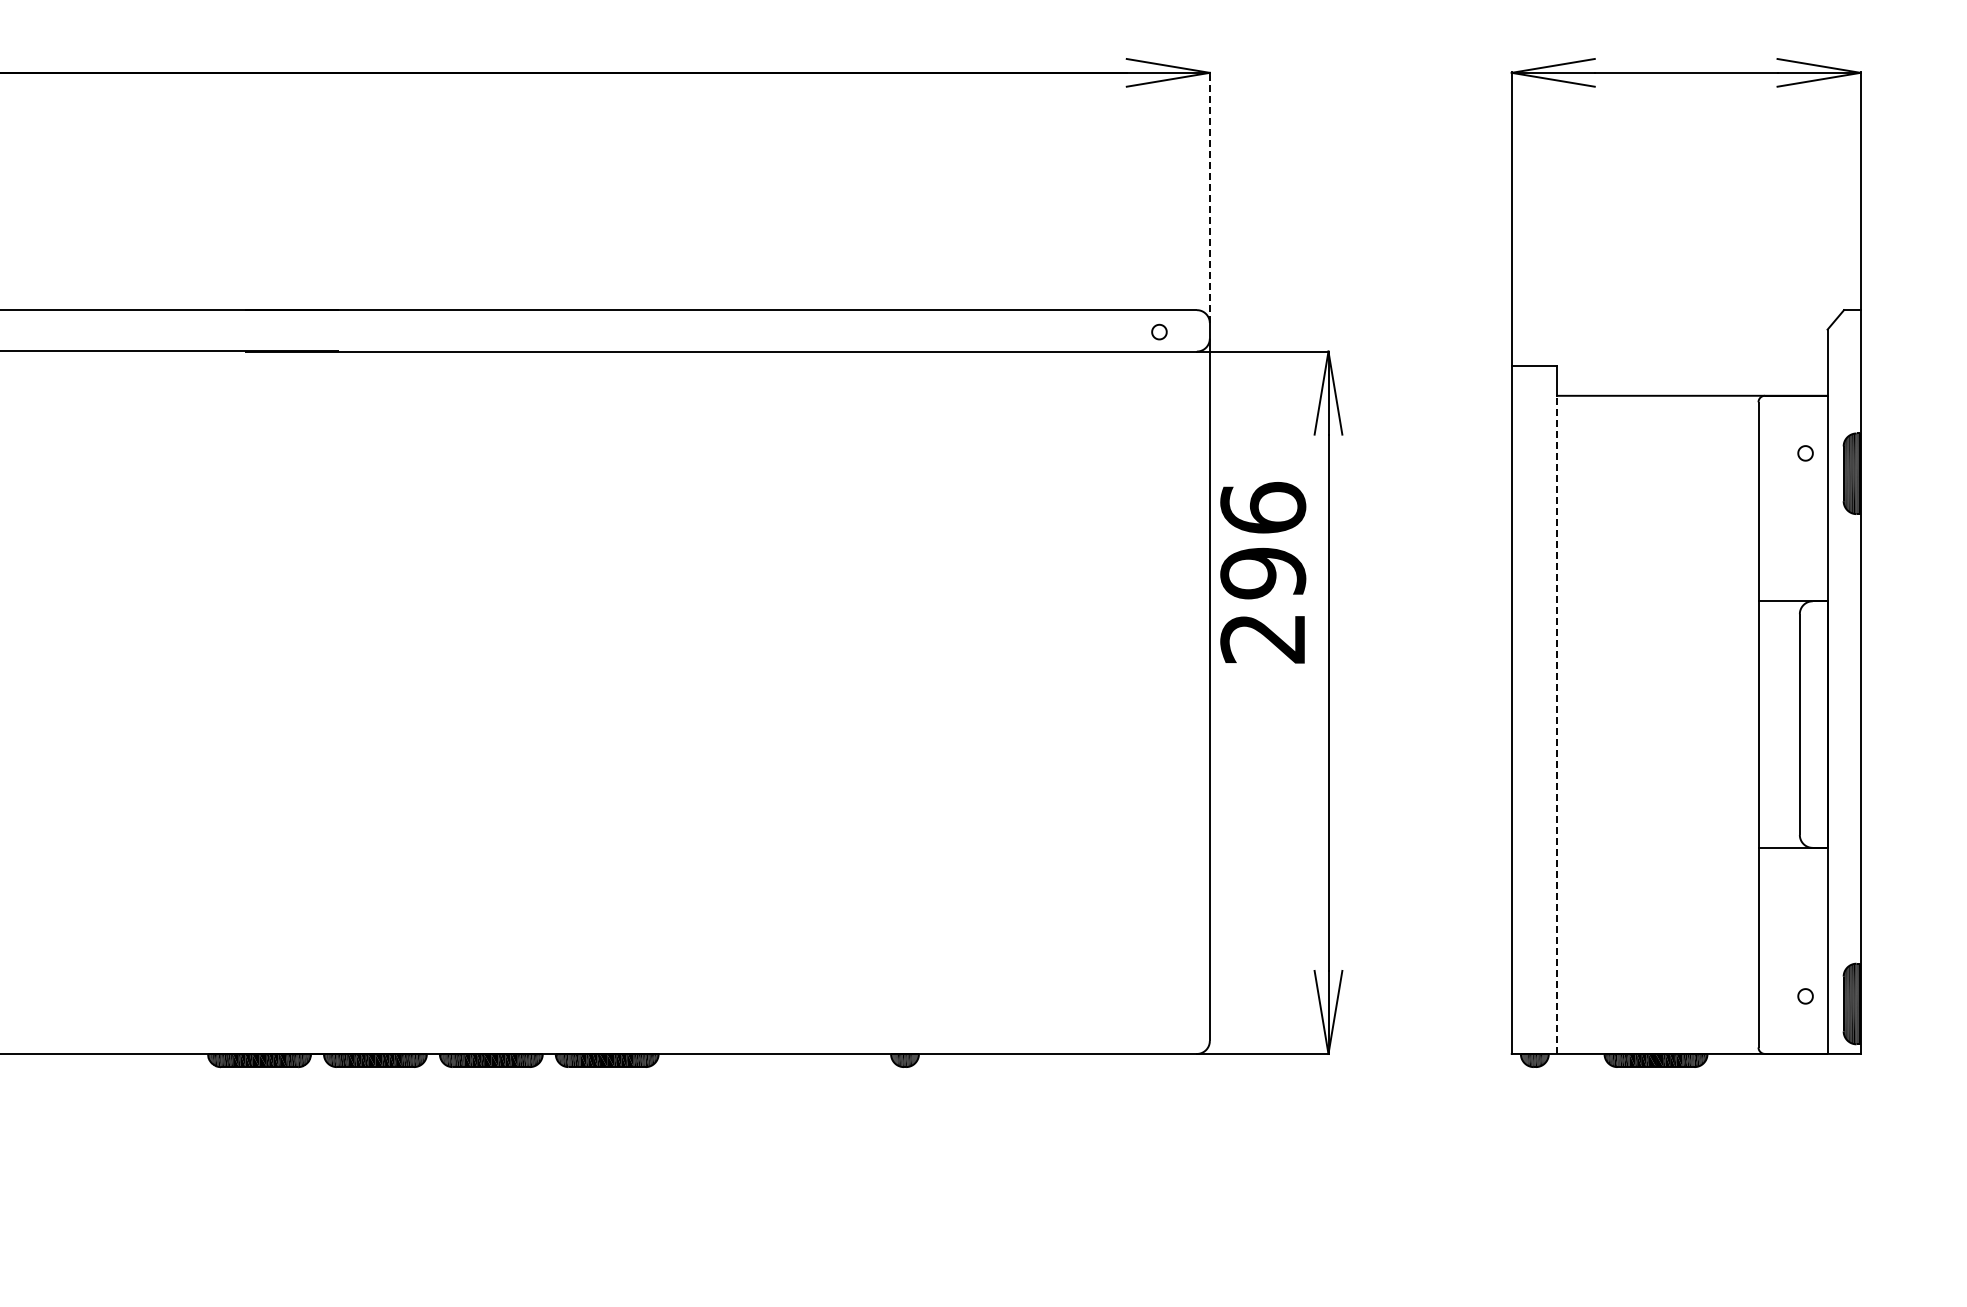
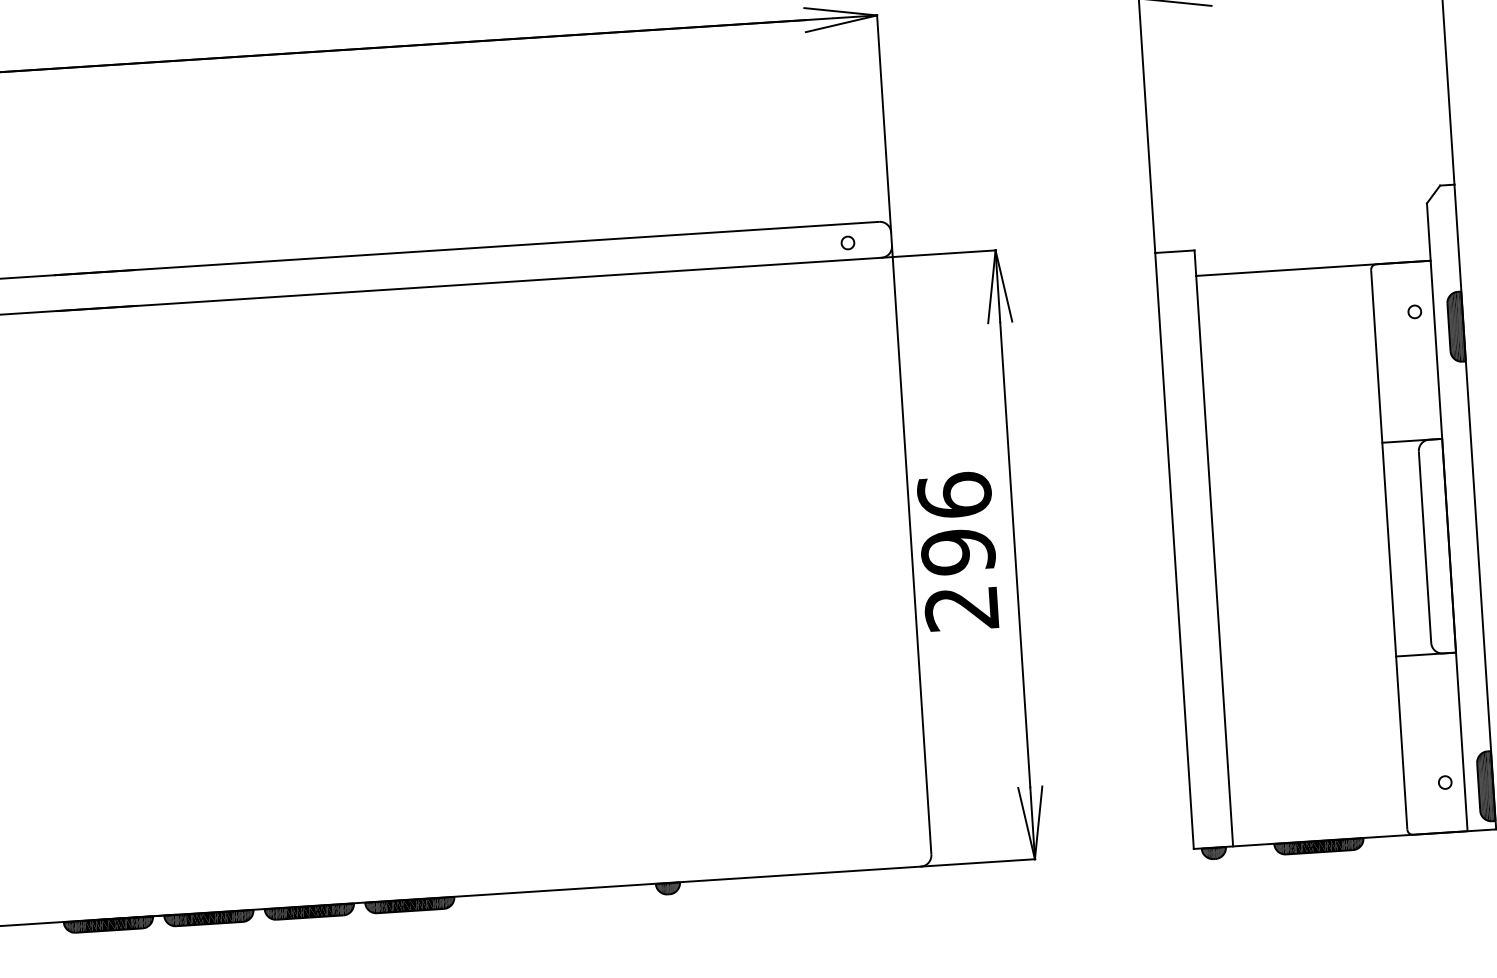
line: (1209, 197) -> (883, 123), dashed -> solid
text: (1263, 572) -> (958, 551), moved
line: (1557, 724) -> (1214, 560), dashed -> solid

